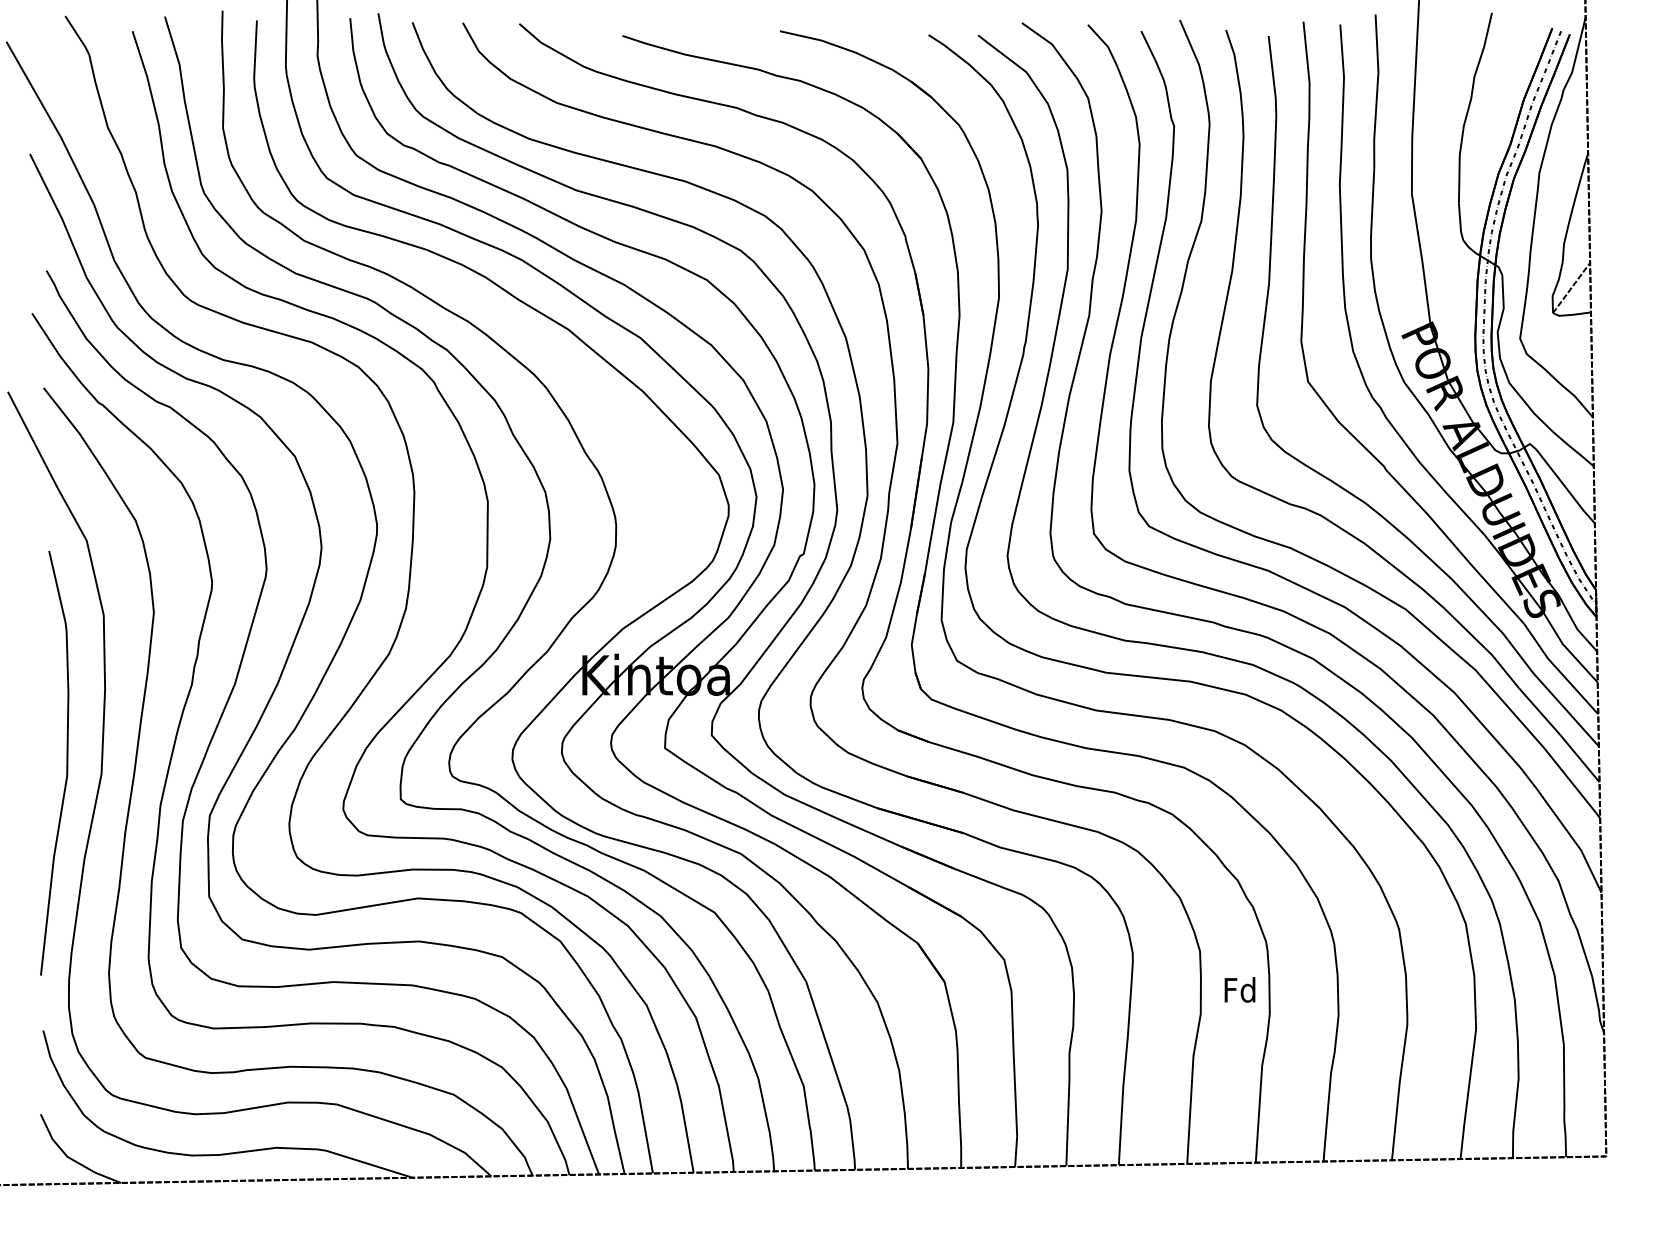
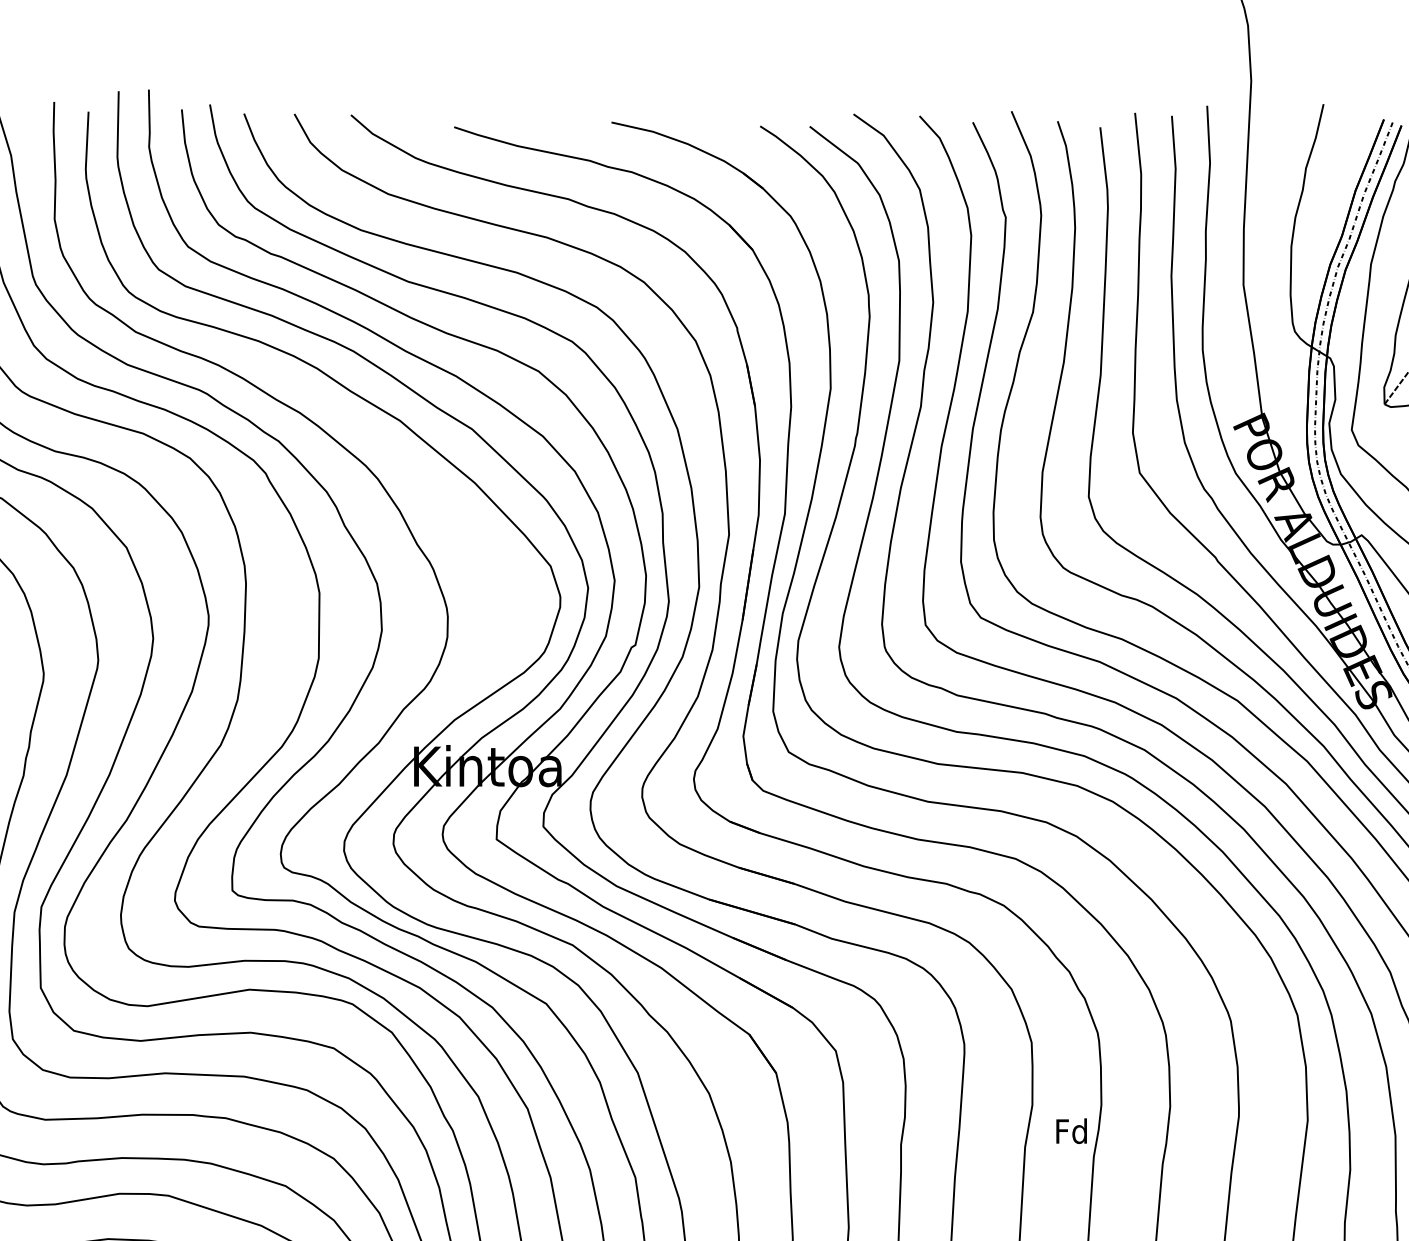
text: (1239, 989) -> (1071, 1130), moved

